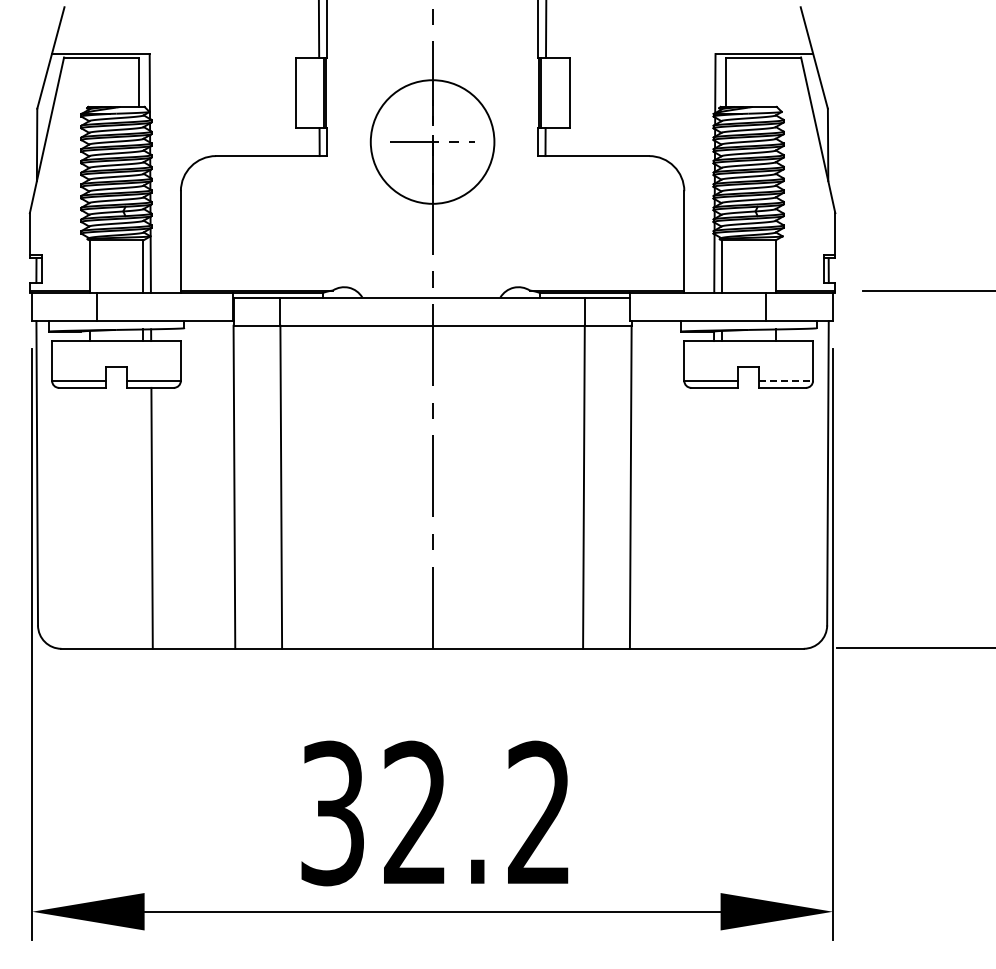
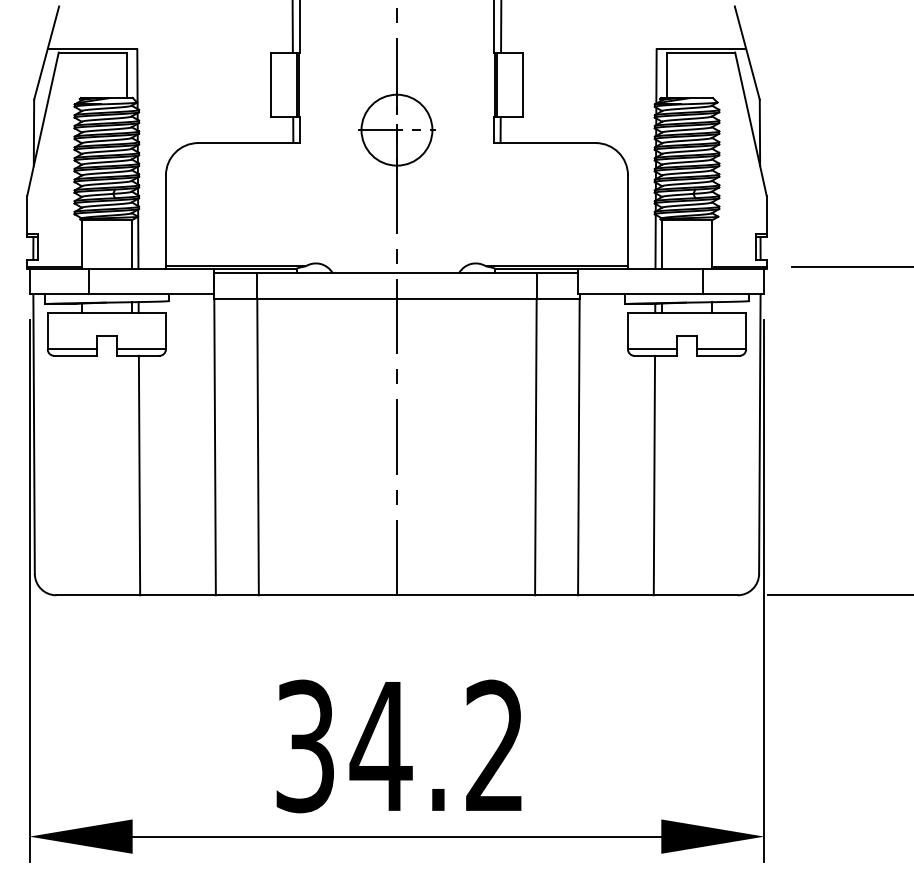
circle: (432, 141) -> (396, 129), size x0.62
line: (786, 380) -> (721, 349), dashed -> solid
line: (712, 517) -> (653, 474), added
text: (414, 811) -> (380, 744), 32.2 -> 34.2

